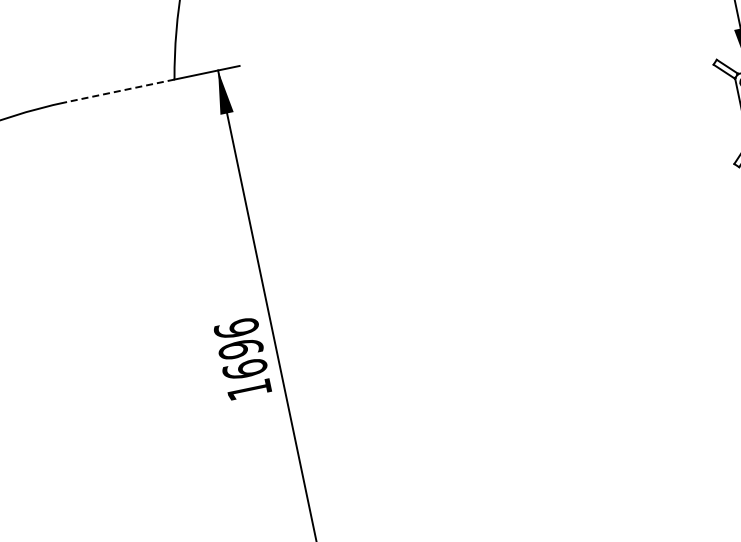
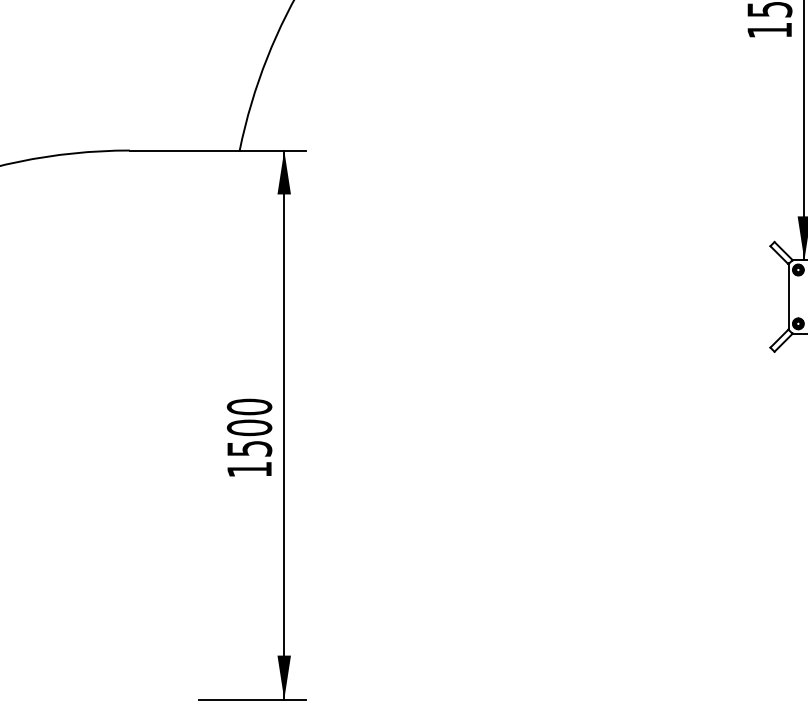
line: (120, 90) -> (184, 150), dashed -> solid
text: (240, 348) -> (249, 427), 1696 -> 1500

